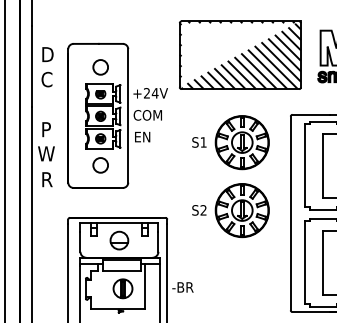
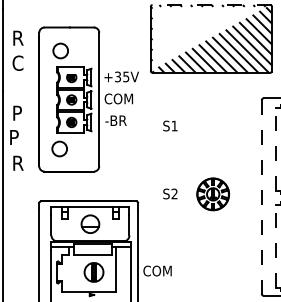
line: (241, 21) -> (212, 5), solid -> dashed
text: (48, 54) -> (19, 38), D -> R
circle: (100, 67) -> (60, 51), moved
text: (151, 93) -> (122, 77), +24V -> +35V
text: (144, 136) -> (115, 120), EN -> -BR
part: (241, 142) -> (212, 126), removed
text: (46, 153) -> (17, 137), W -> P
circle: (100, 165) -> (59, 149), moved
line: (304, 165) -> (275, 149), solid -> dashed
part: (241, 210) -> (212, 194), size x0.6
line: (290, 213) -> (261, 197), solid -> dashed
line: (304, 262) -> (275, 246), solid -> dashed
text: (186, 287) -> (157, 271), -BR -> COM

